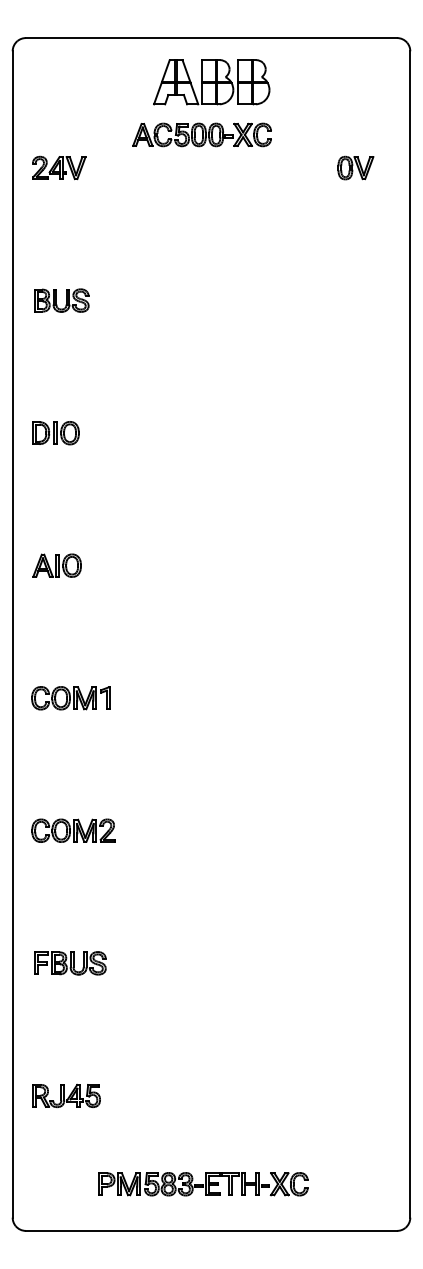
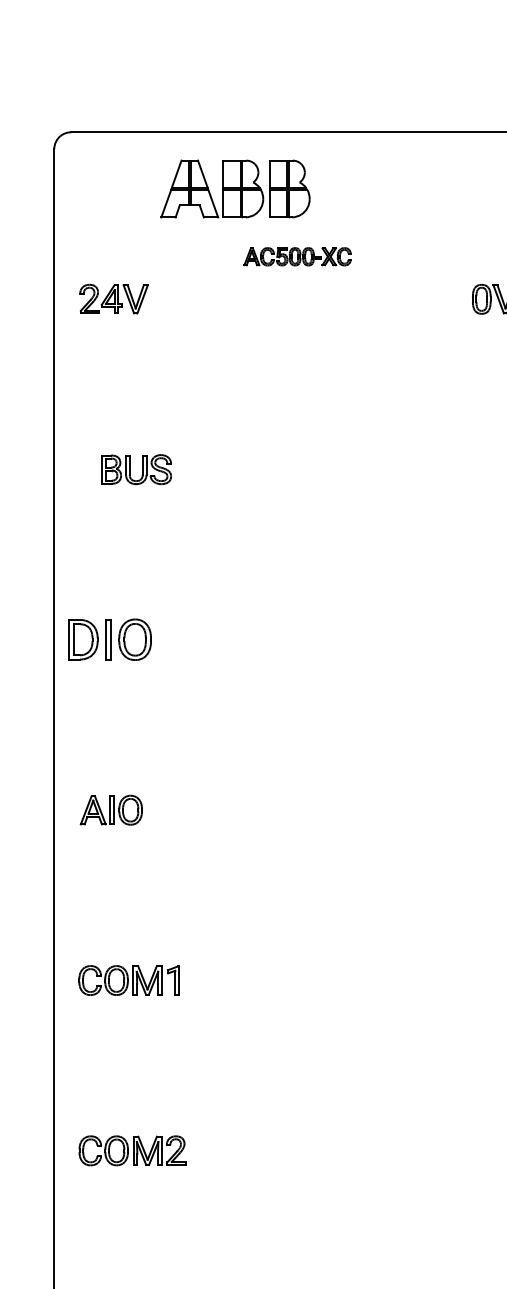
part: (211, 82) -> (235, 189), moved
part: (201, 134) -> (296, 256), size x0.6
part: (61, 300) -> (136, 469), moved
part: (55, 433) -> (109, 640), size x1.4

